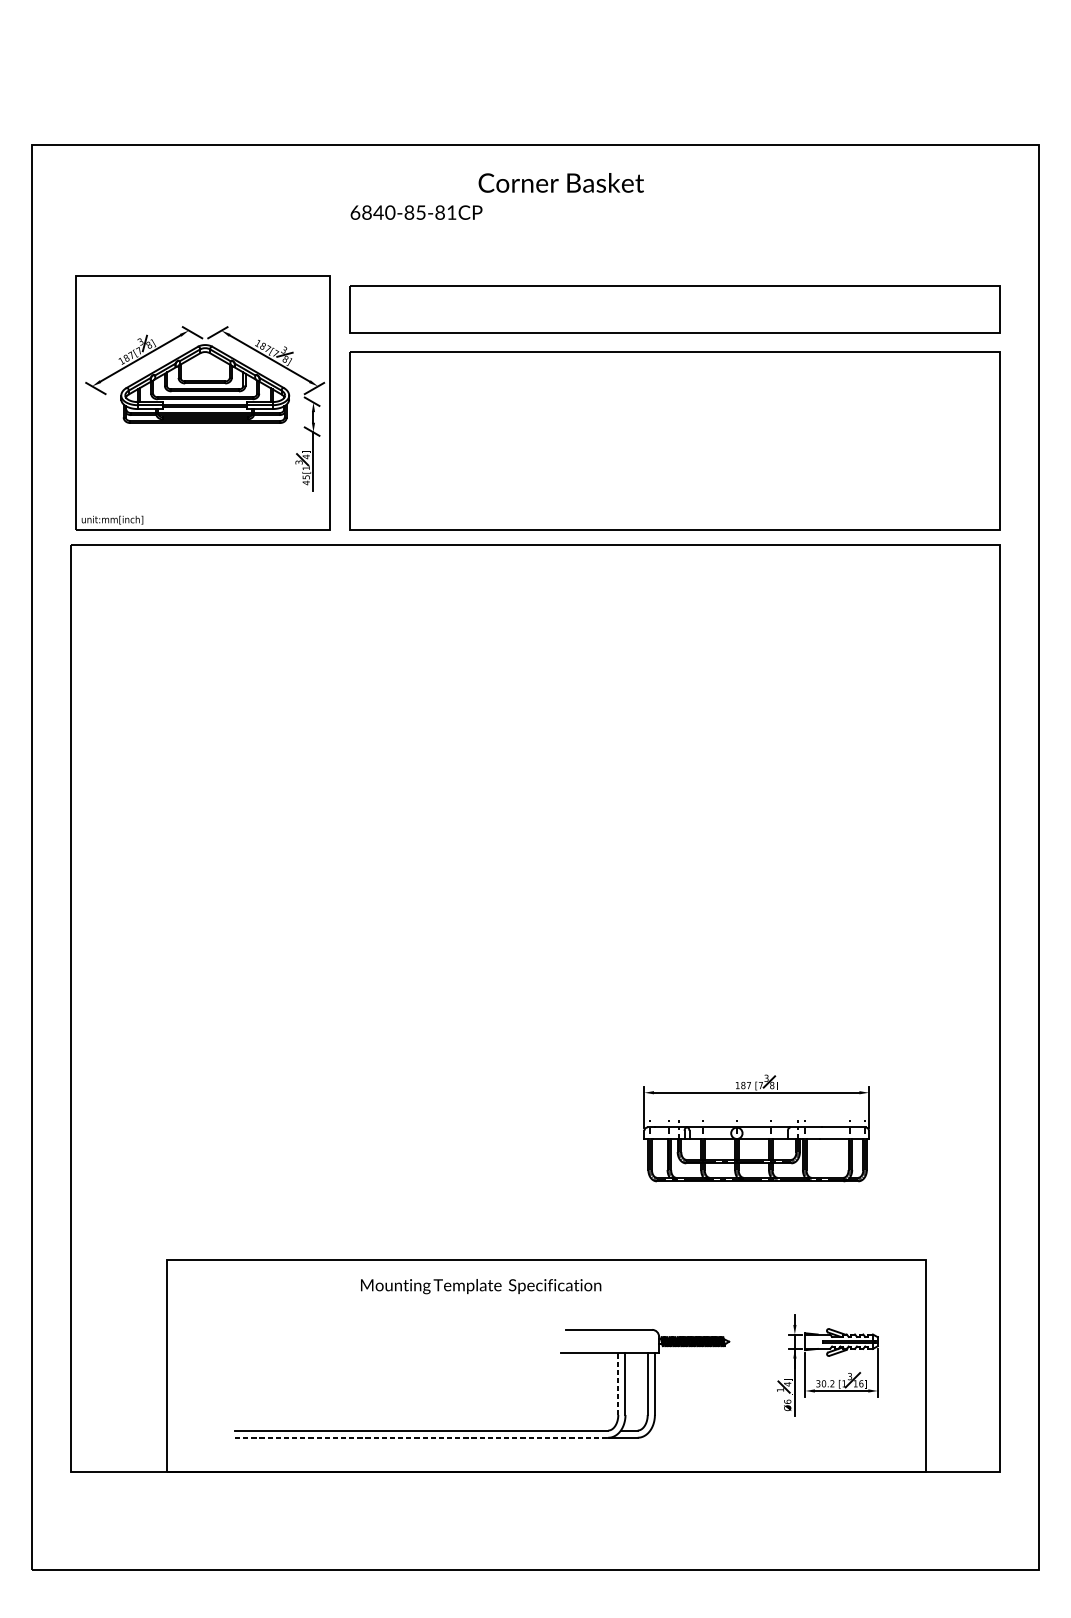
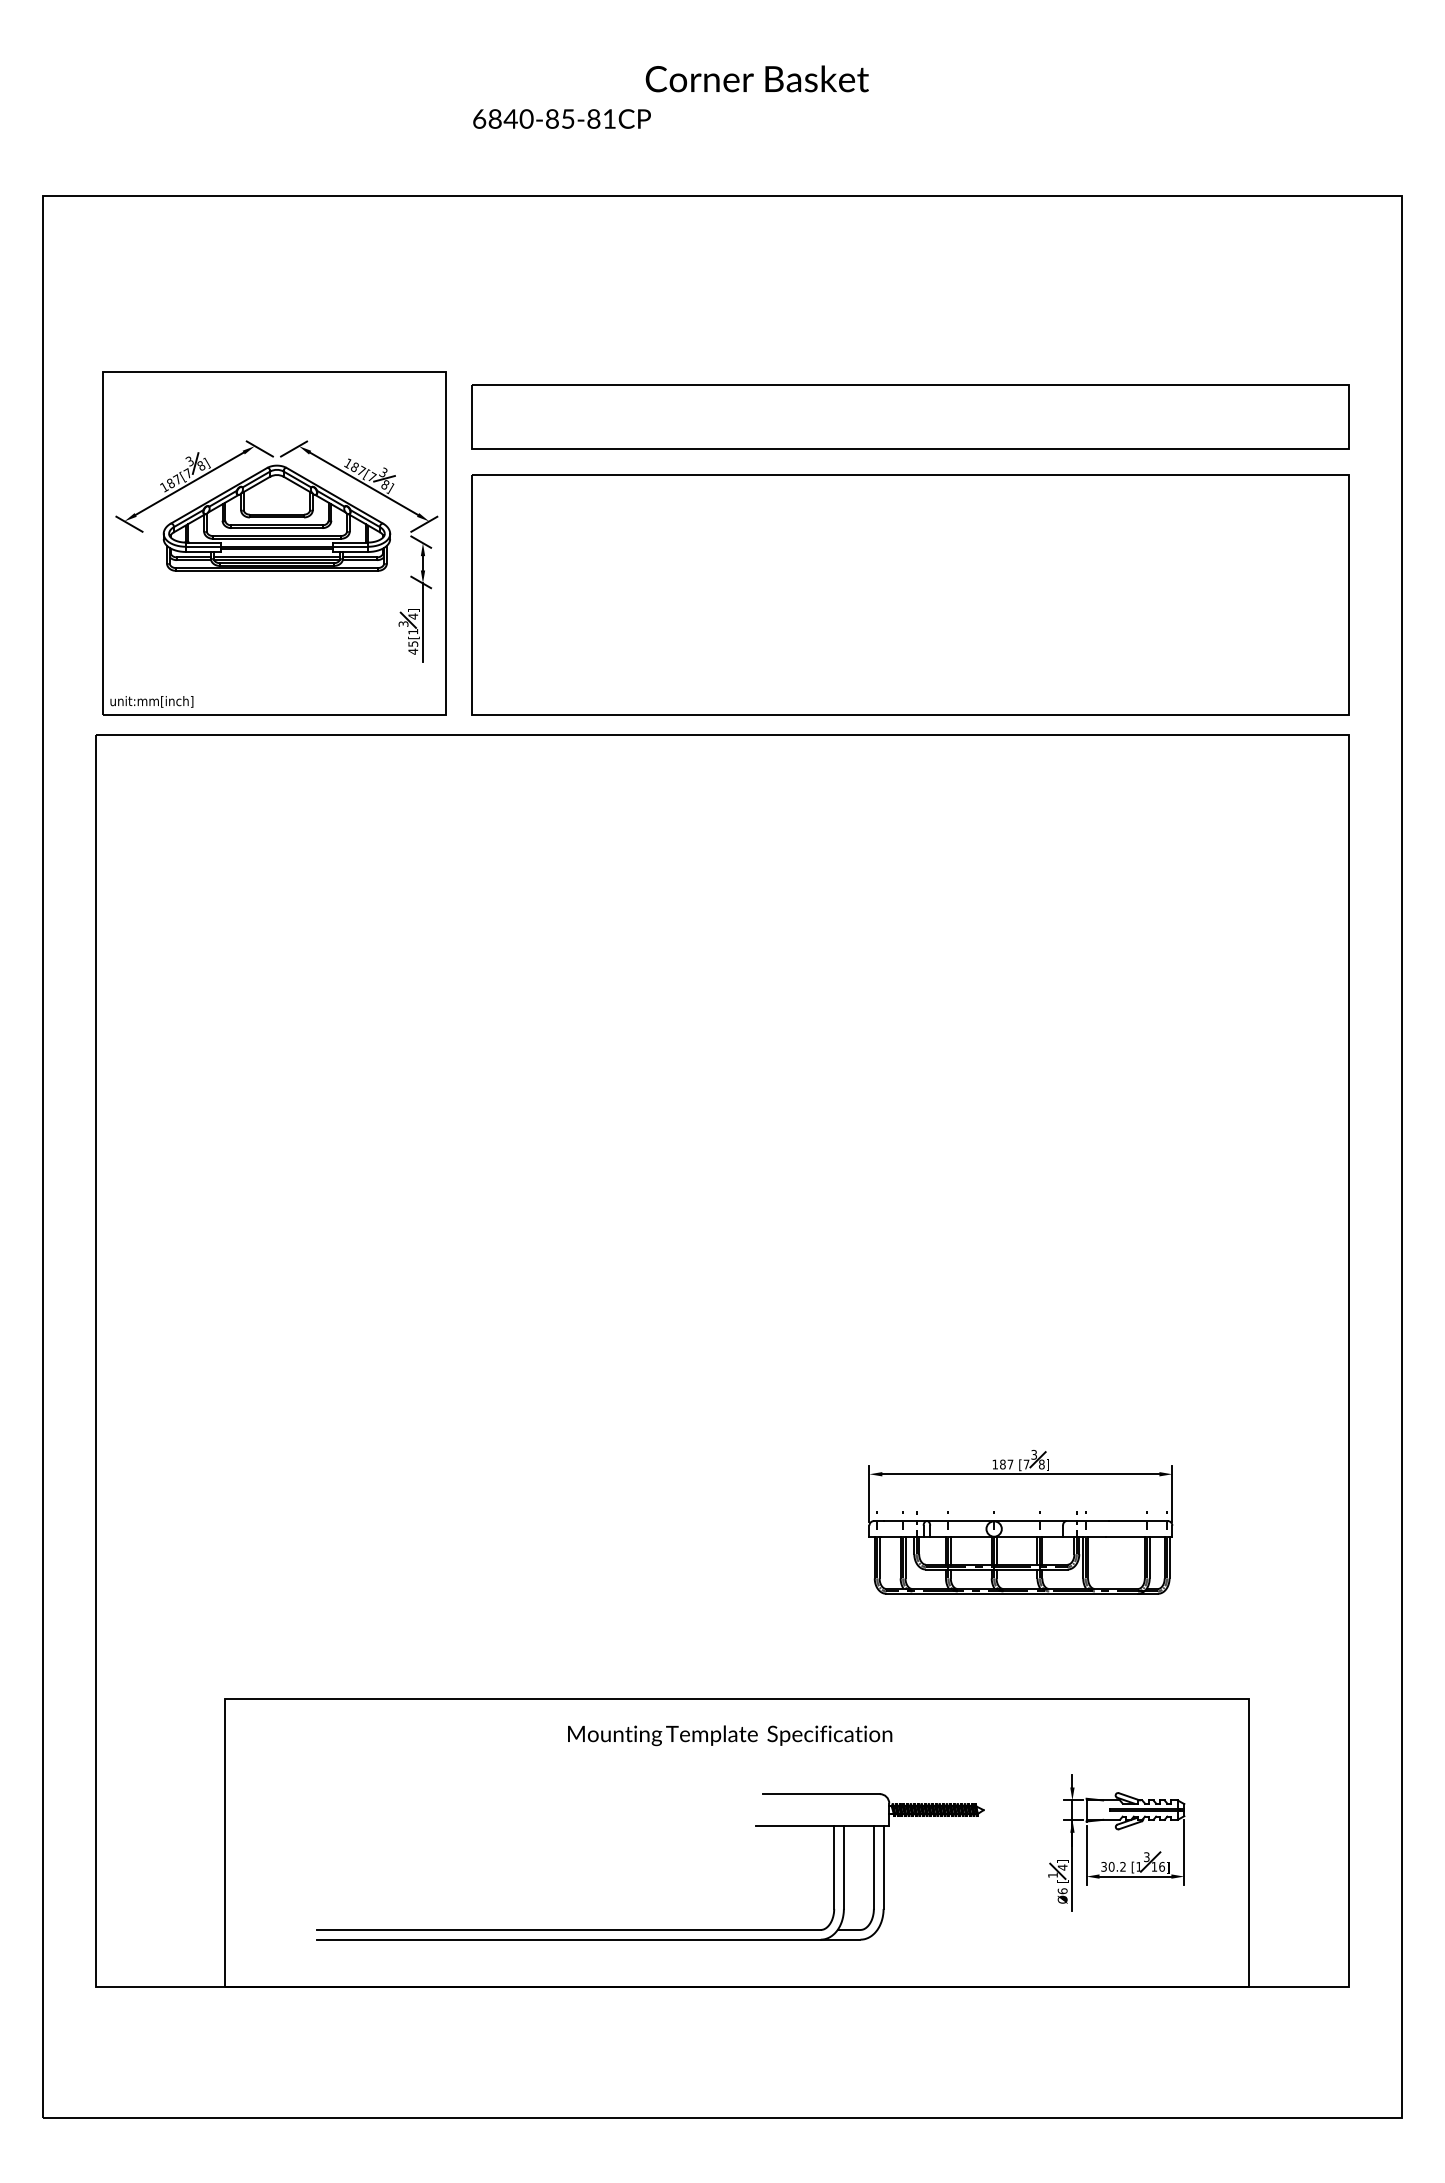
text: (496, 195) -> (670, 96), moved
text: (481, 1286) -> (730, 1735), moved
line: (618, 1384) -> (834, 1867), dashed -> solid
line: (421, 1437) -> (568, 1939), dashed -> solid

